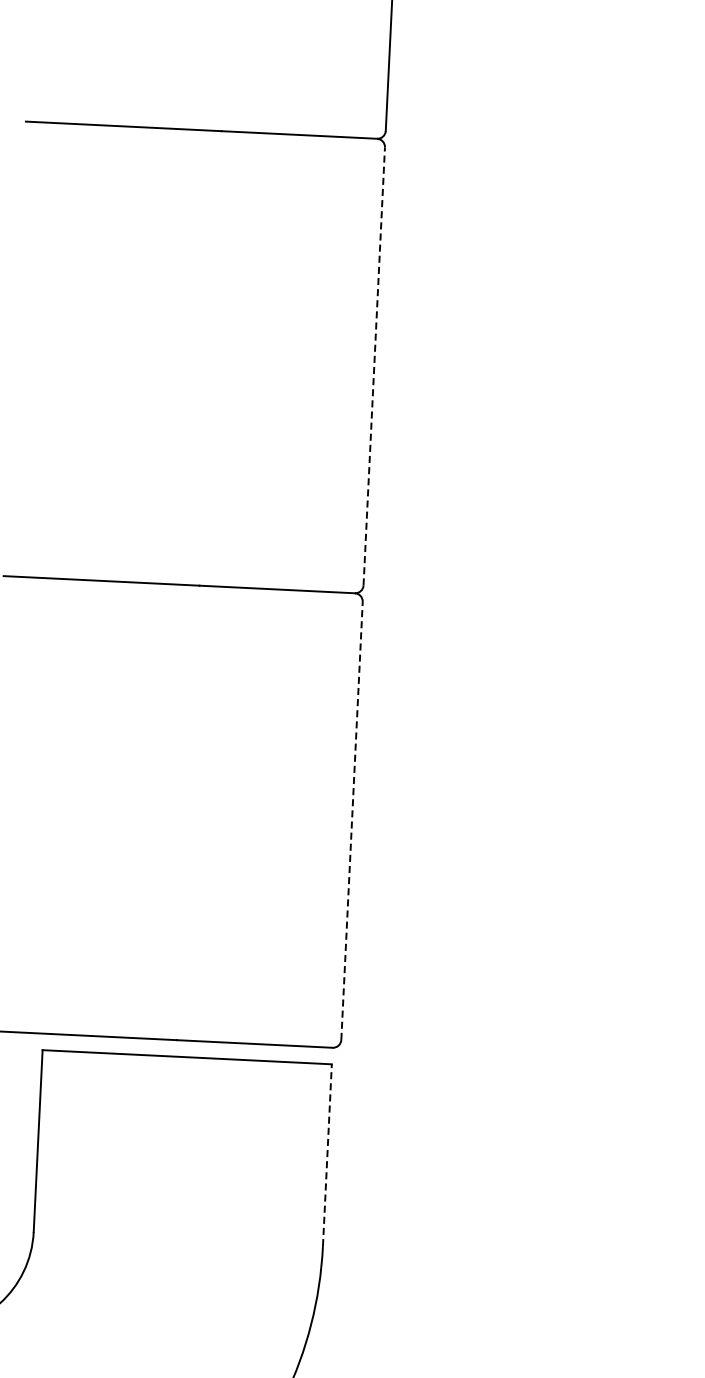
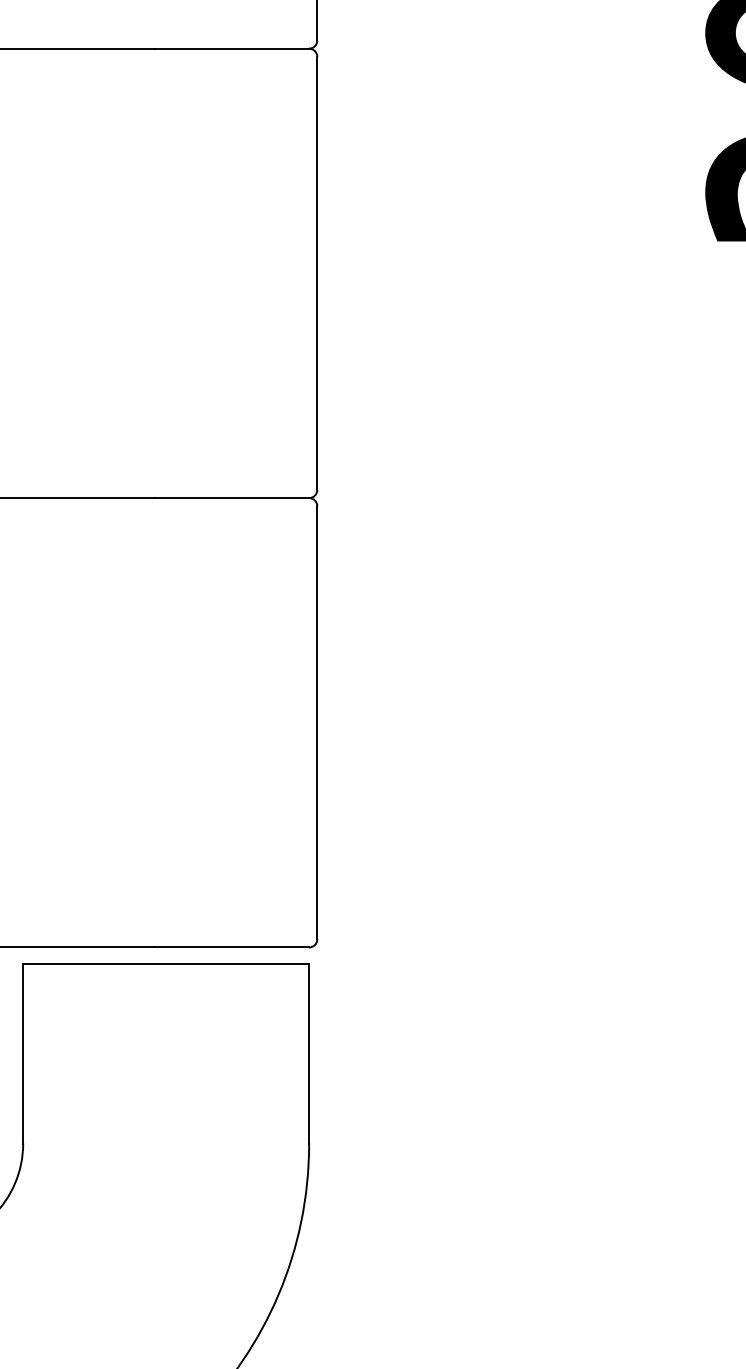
line: (374, 366) -> (317, 273), dashed -> solid
line: (352, 820) -> (317, 722), dashed -> solid
line: (327, 1155) -> (309, 1053), dashed -> solid

